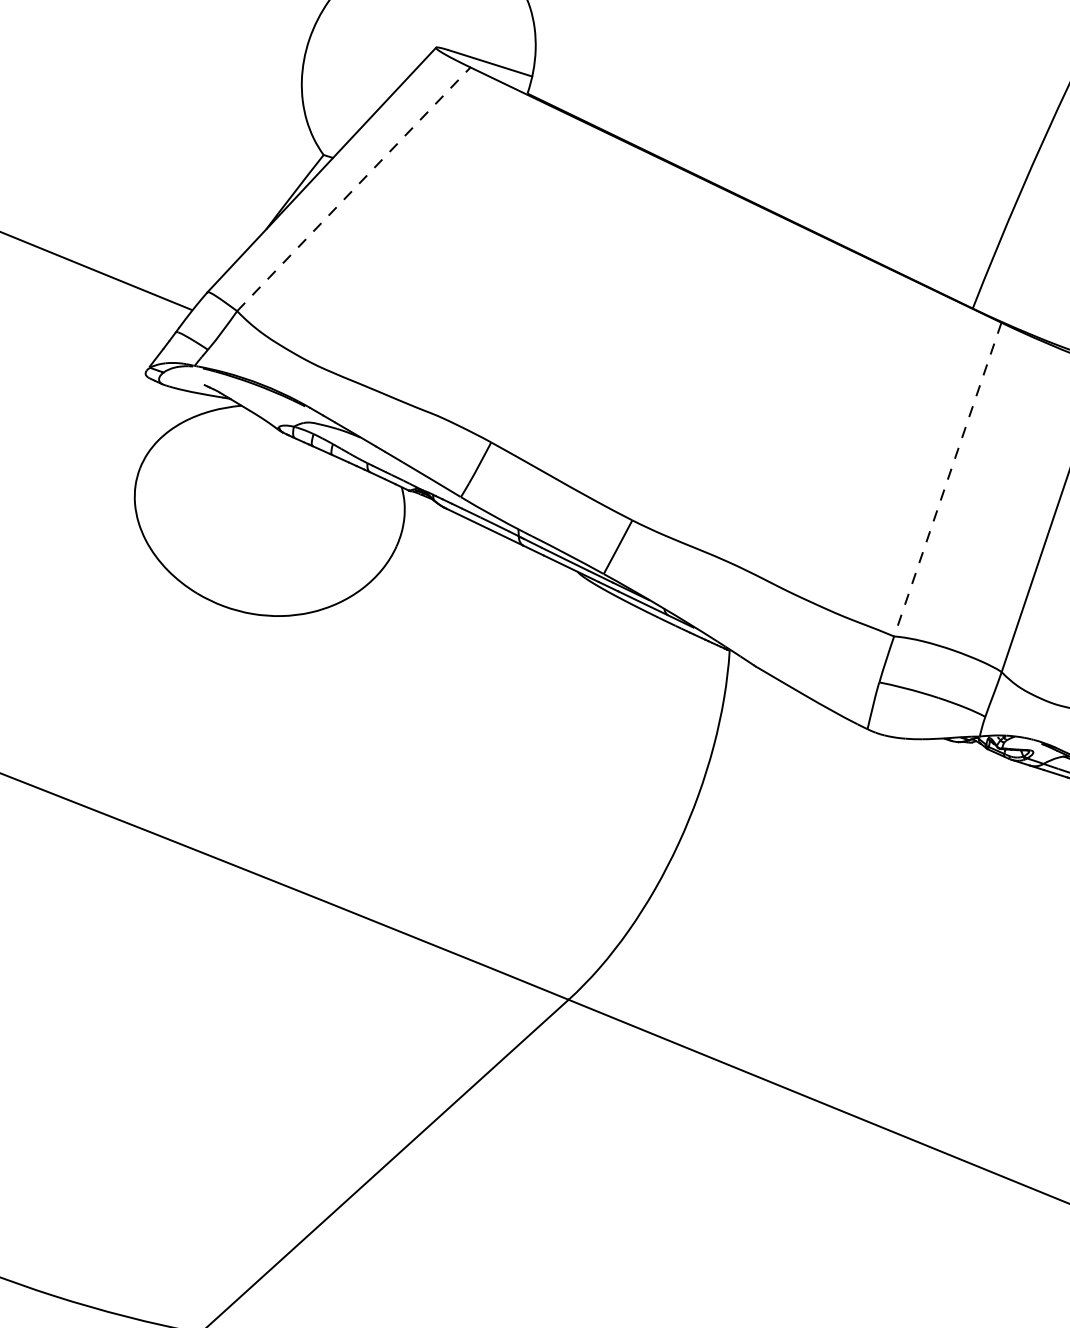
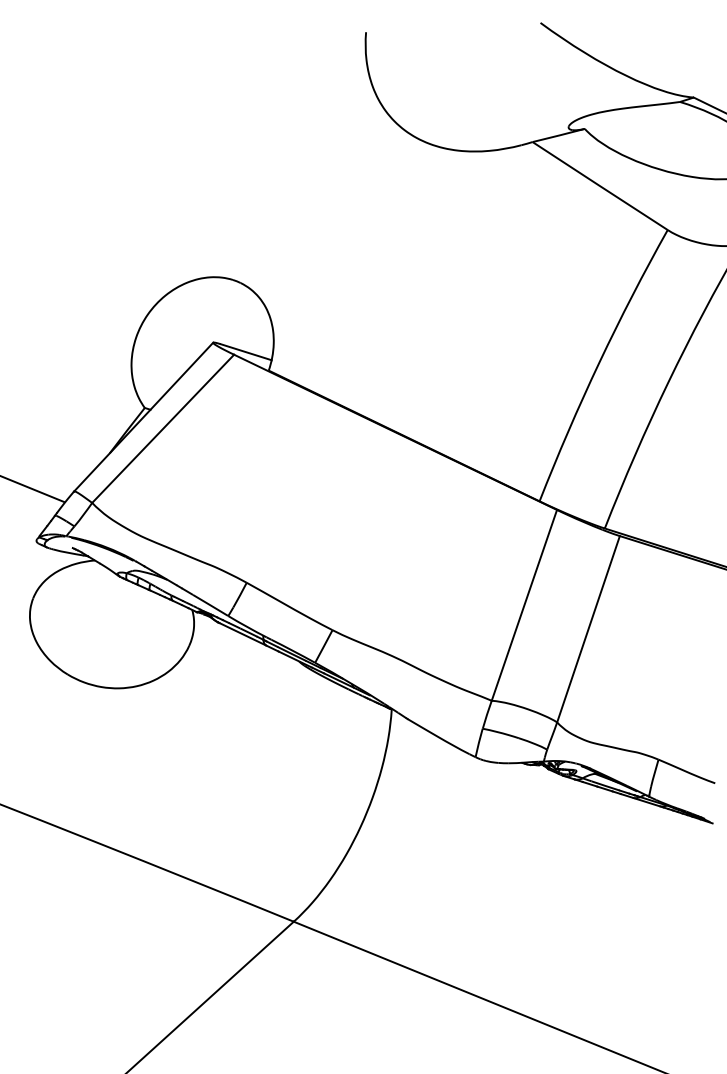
line: (354, 188) -> (163, 428), dashed -> solid
line: (947, 479) -> (524, 605), dashed -> solid

